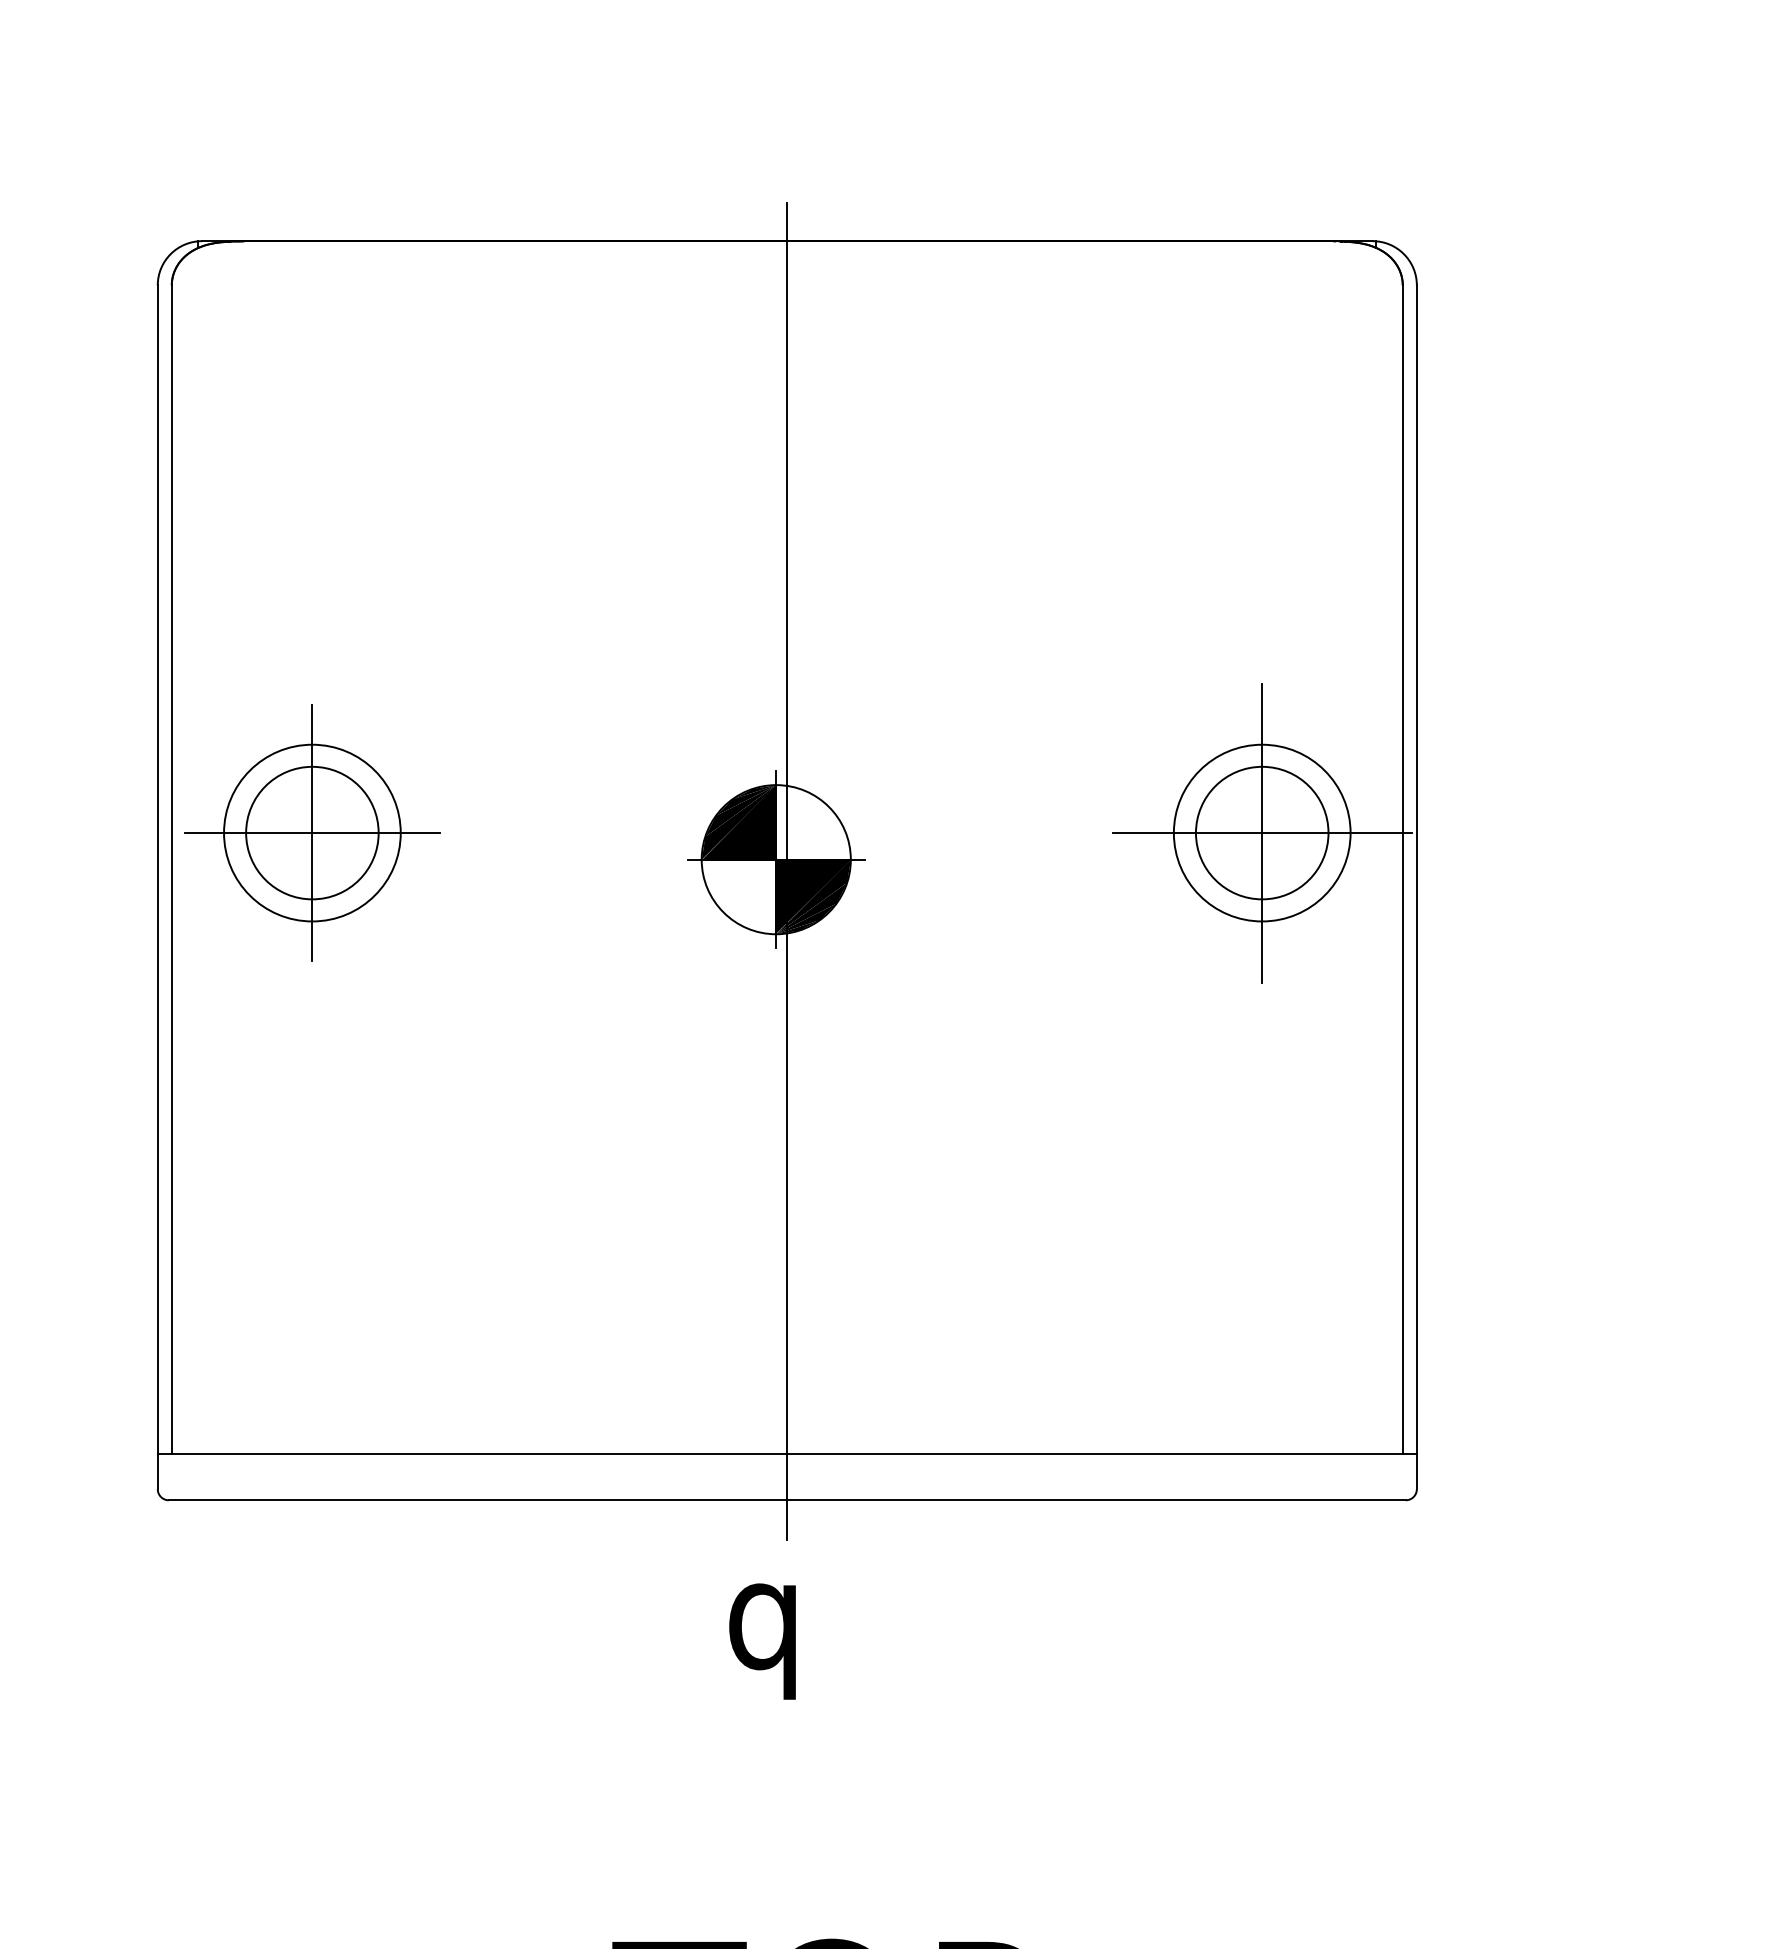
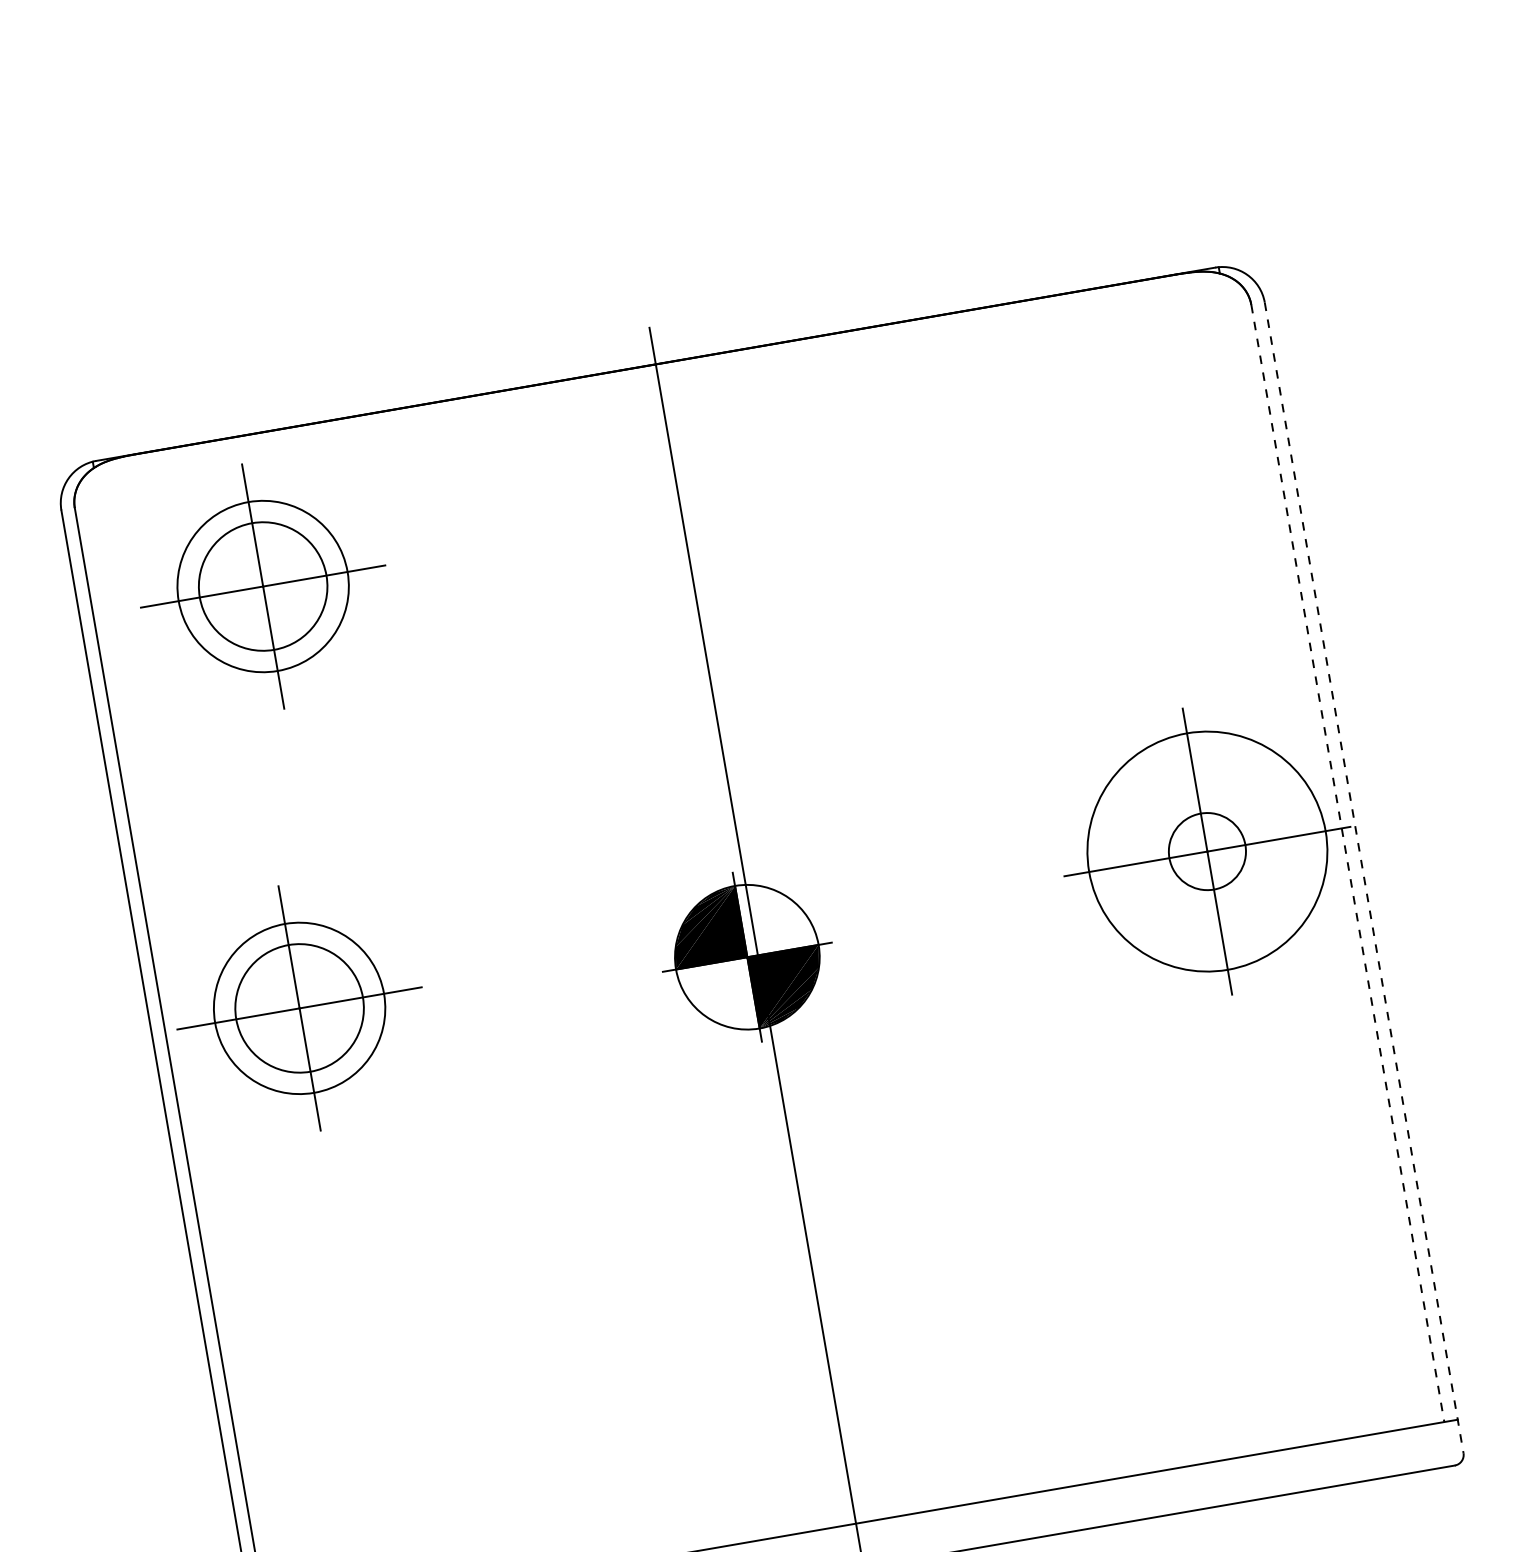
part: (349, 397) -> (263, 585), added
circle: (1261, 832) -> (1206, 851), size x0.6
circle: (1261, 832) -> (1206, 851), size x1.4
line: (1402, 870) -> (1347, 864), solid -> dashed
line: (1416, 887) -> (1363, 878), solid -> dashed

